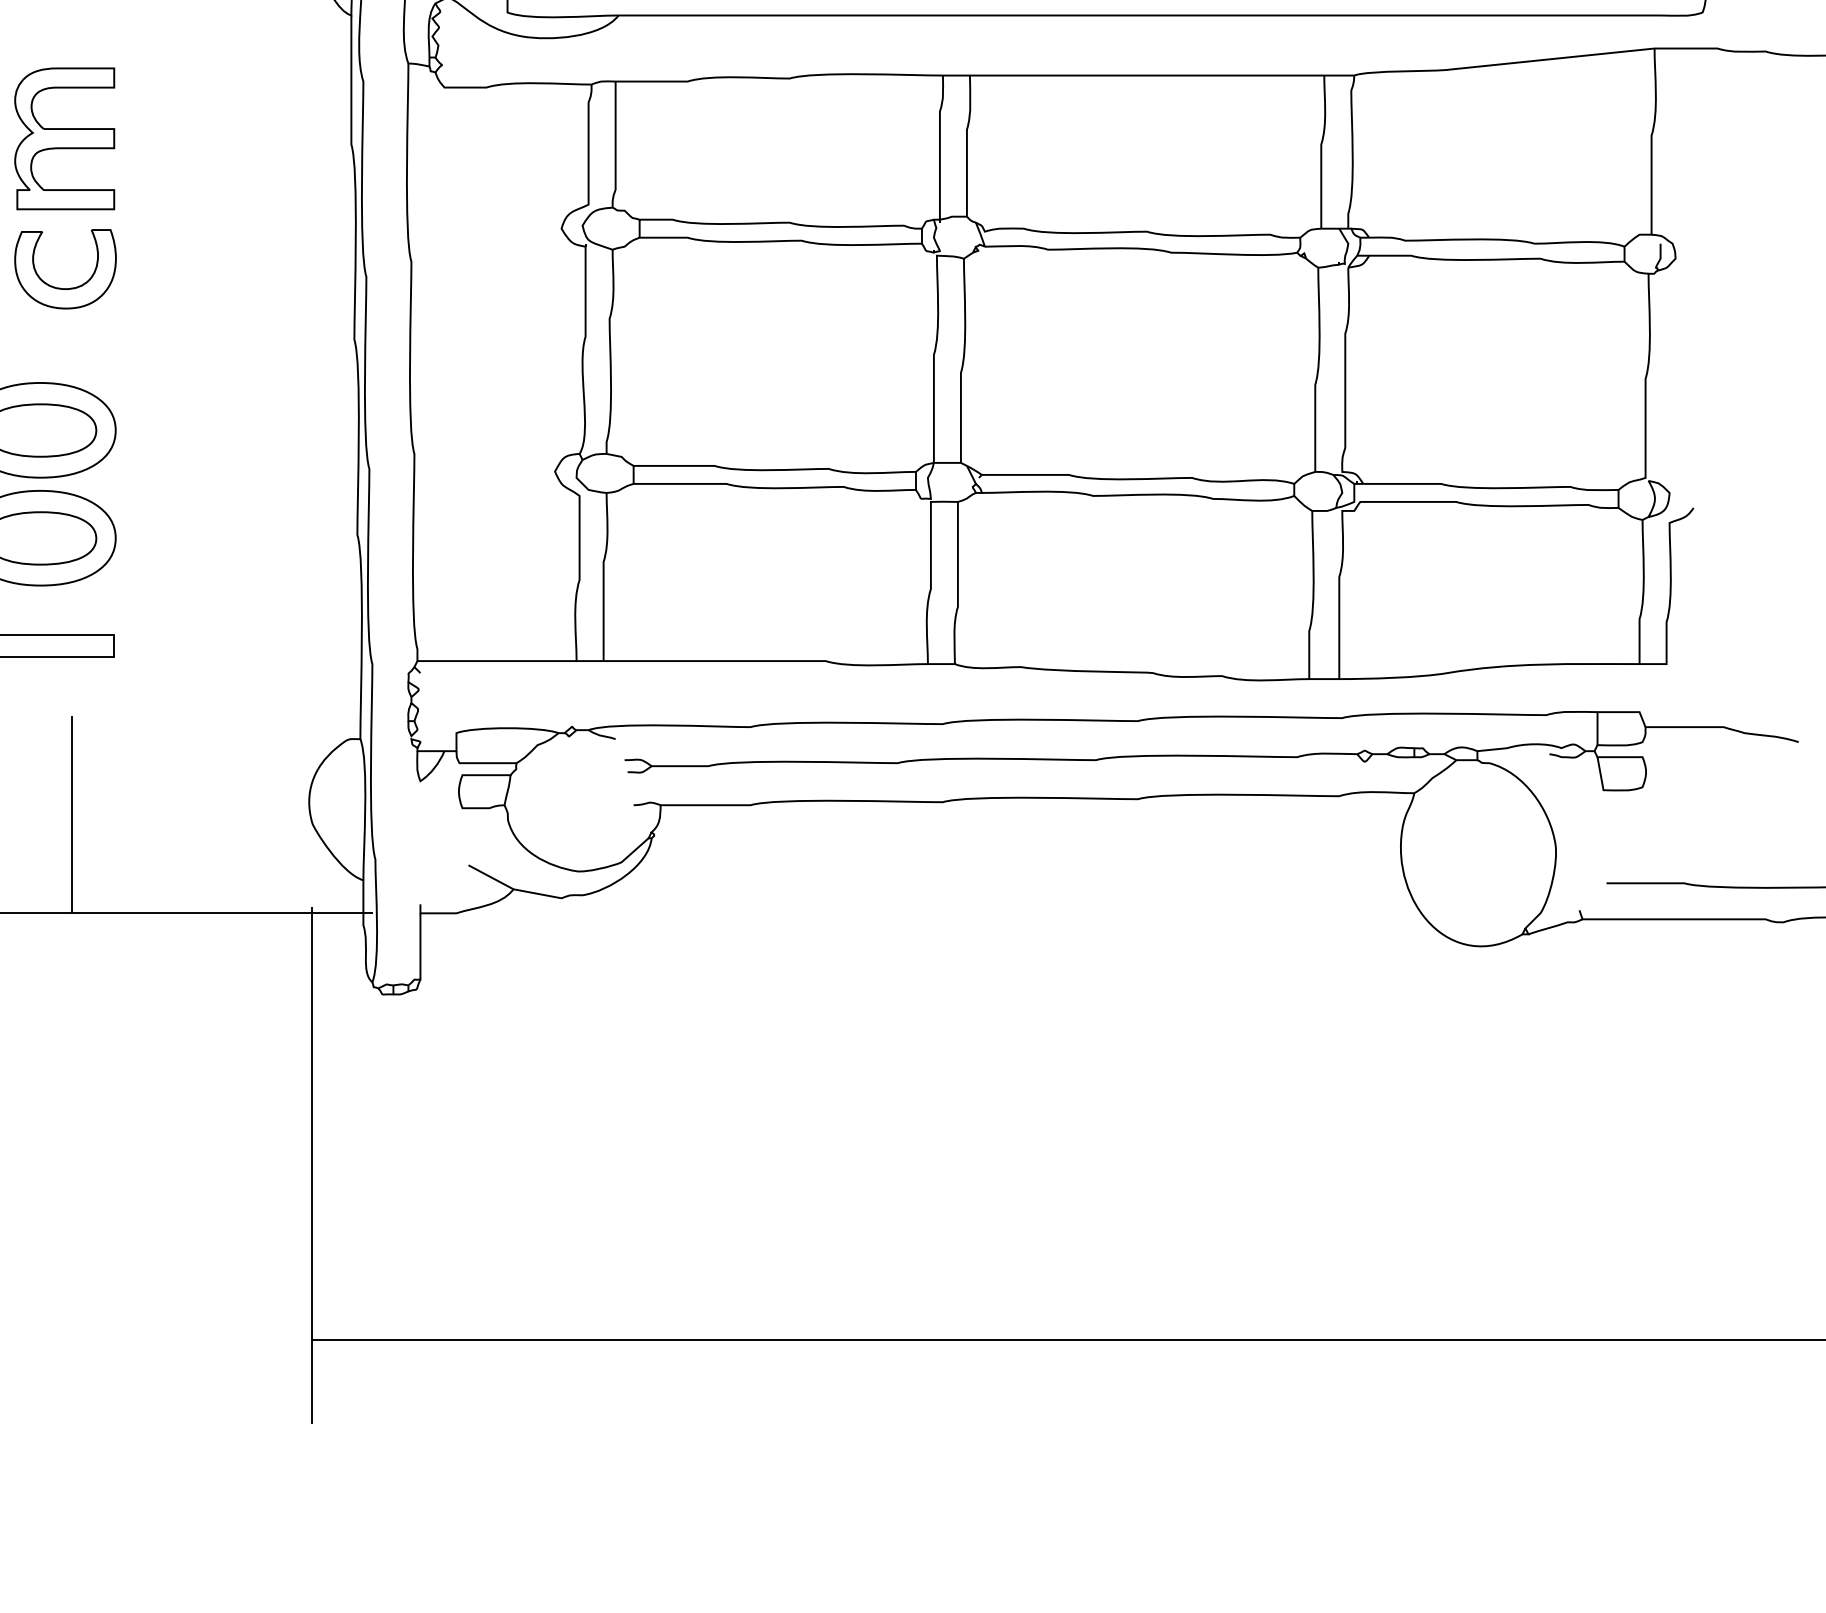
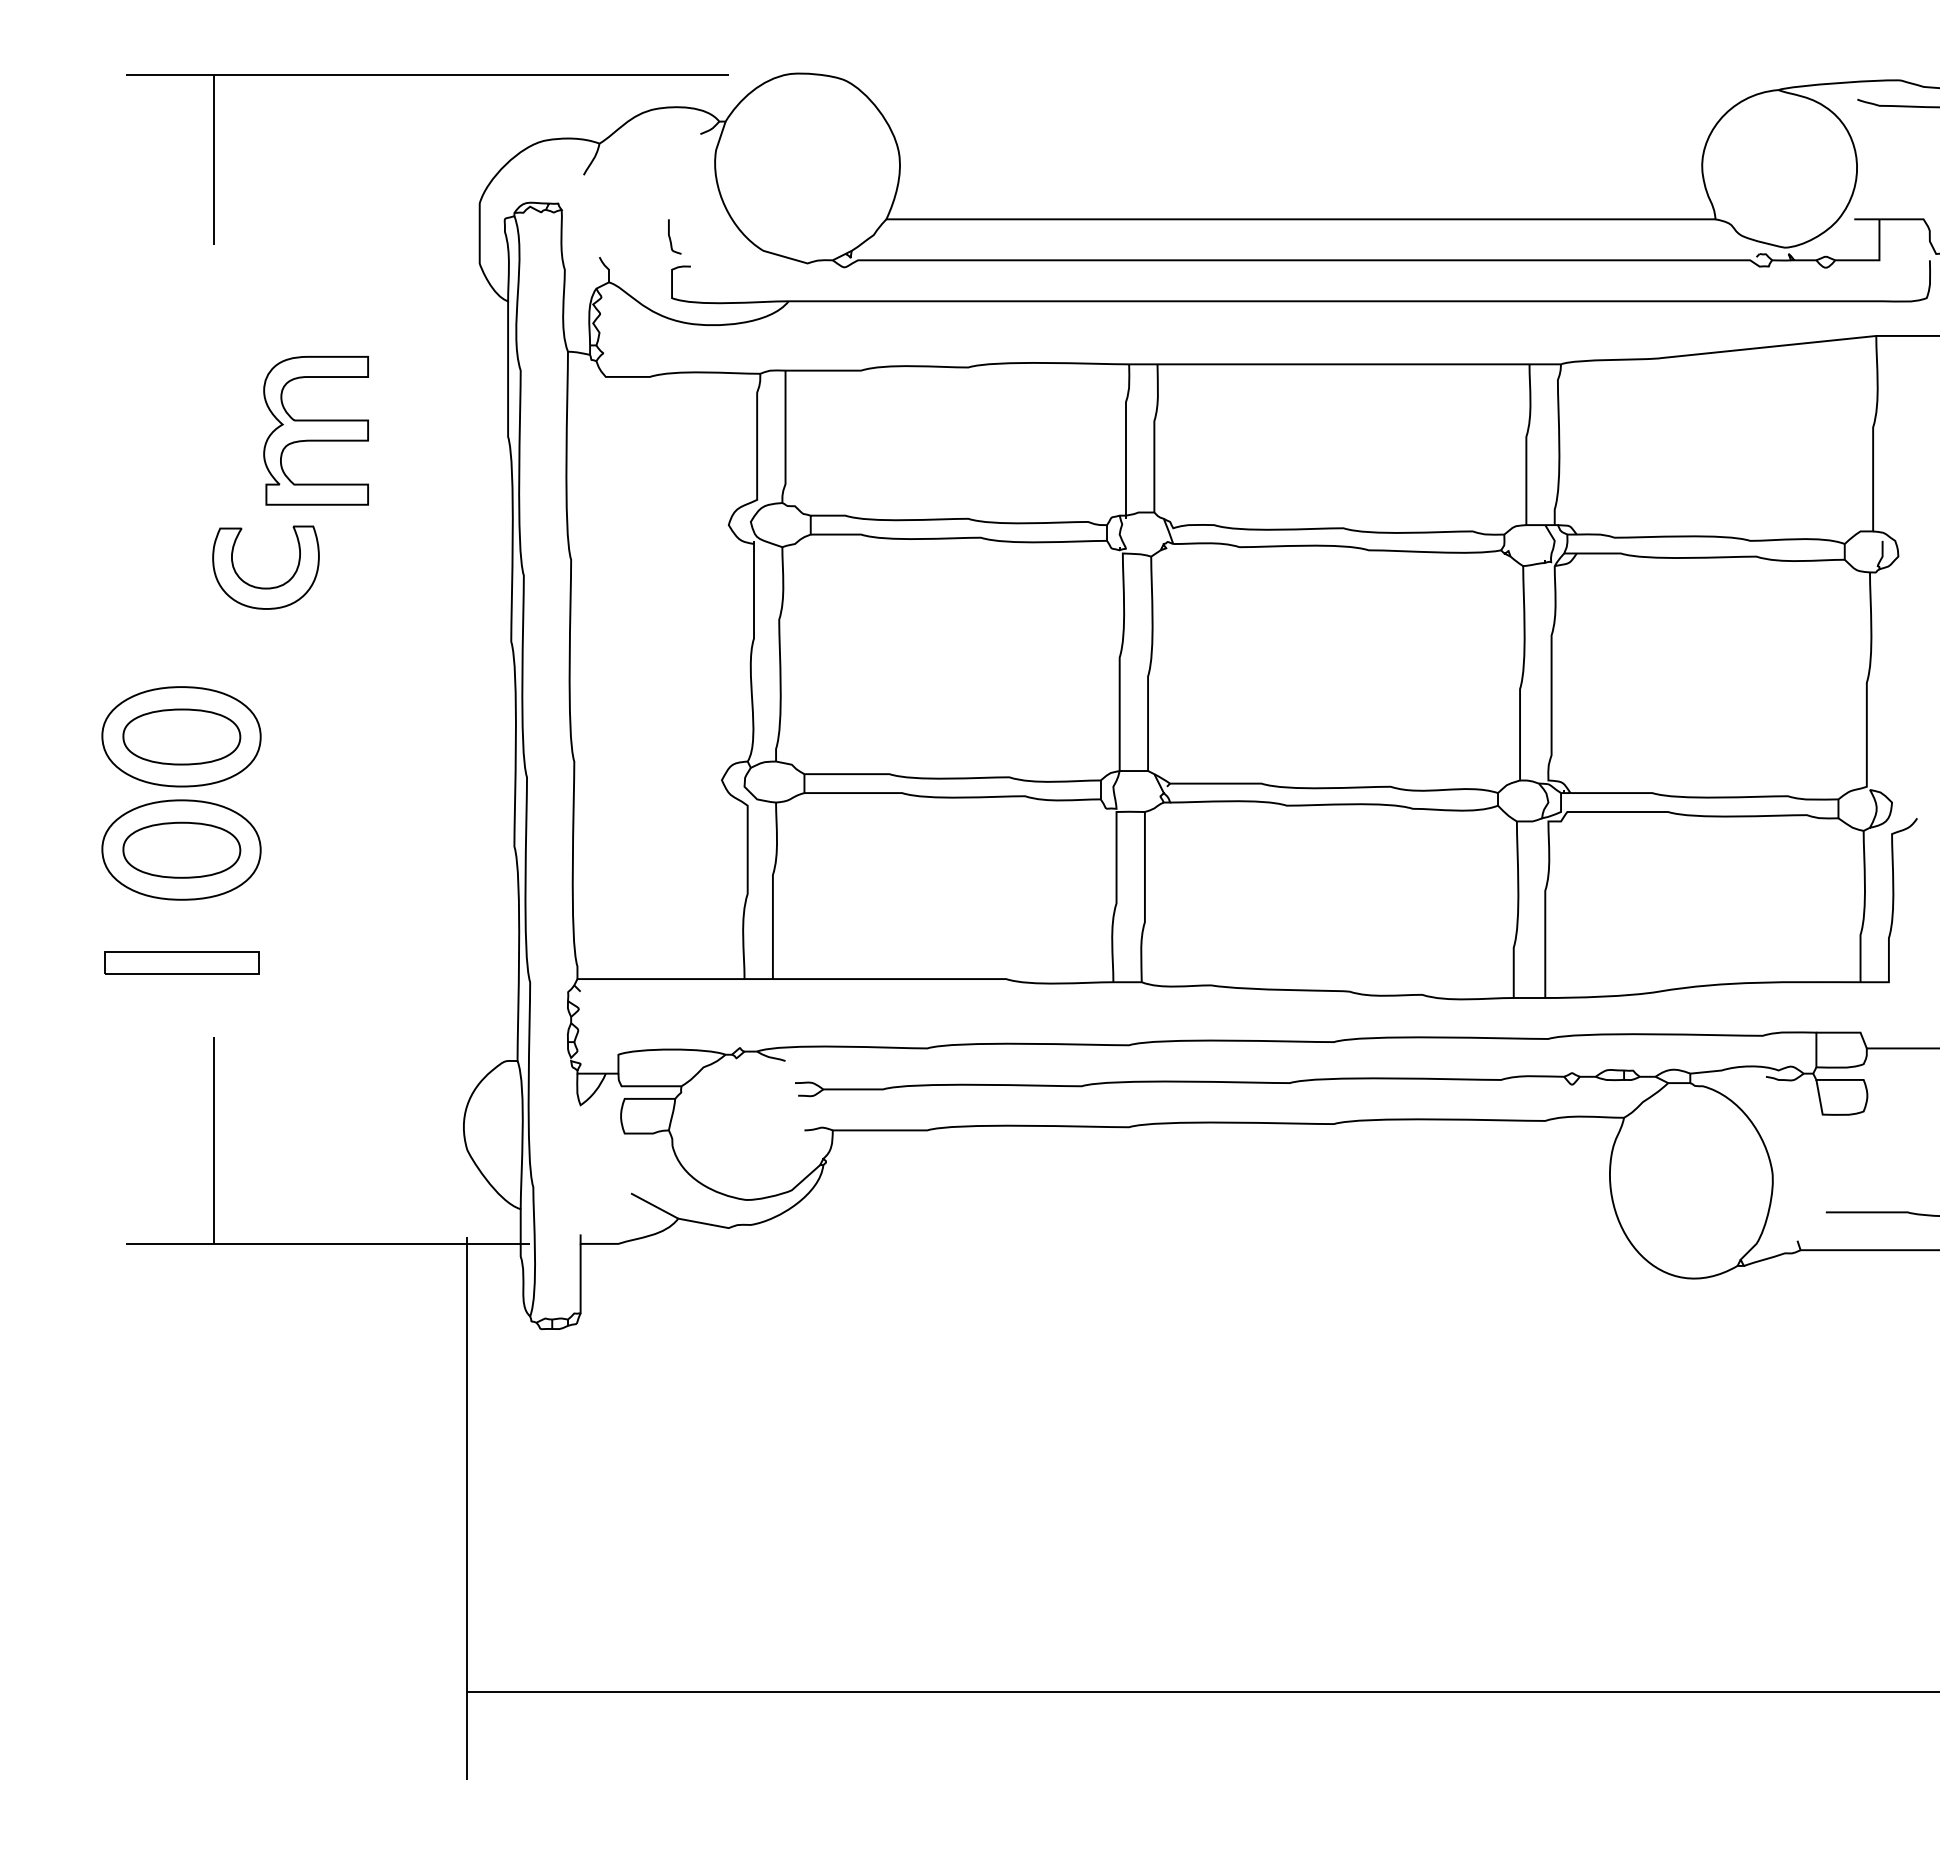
part: (64, 138) -> (315, 430), moved
part: (65, 288) -> (265, 587), moved

